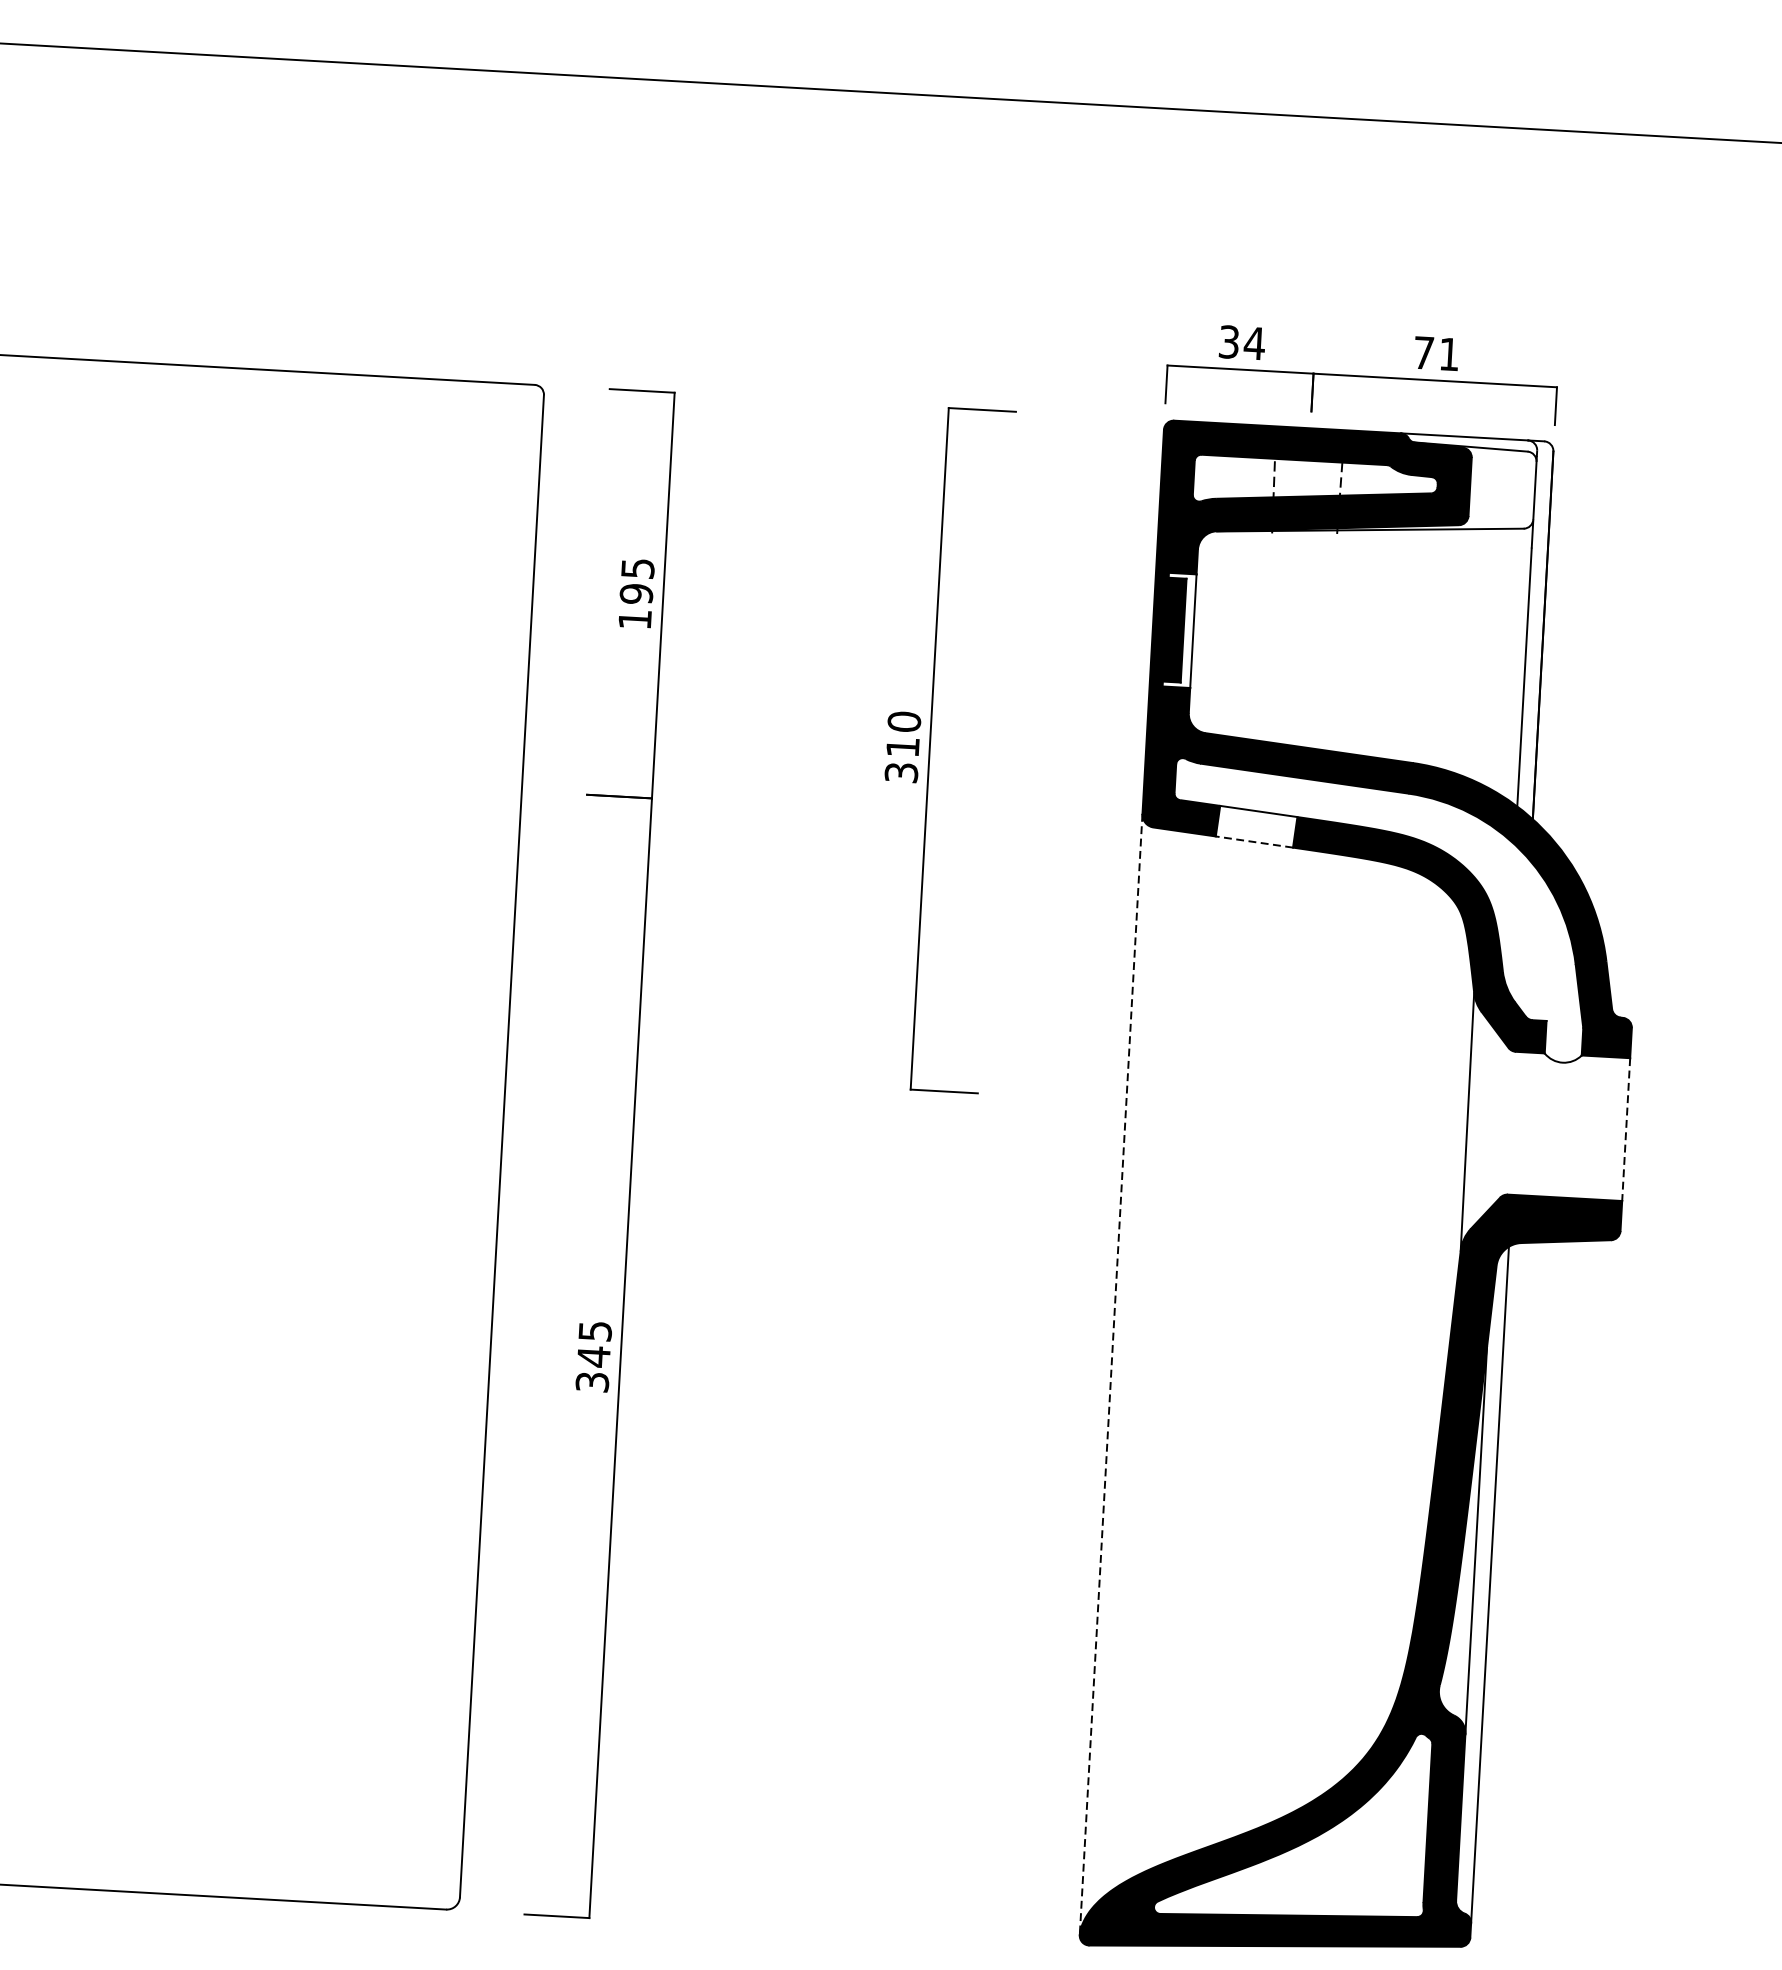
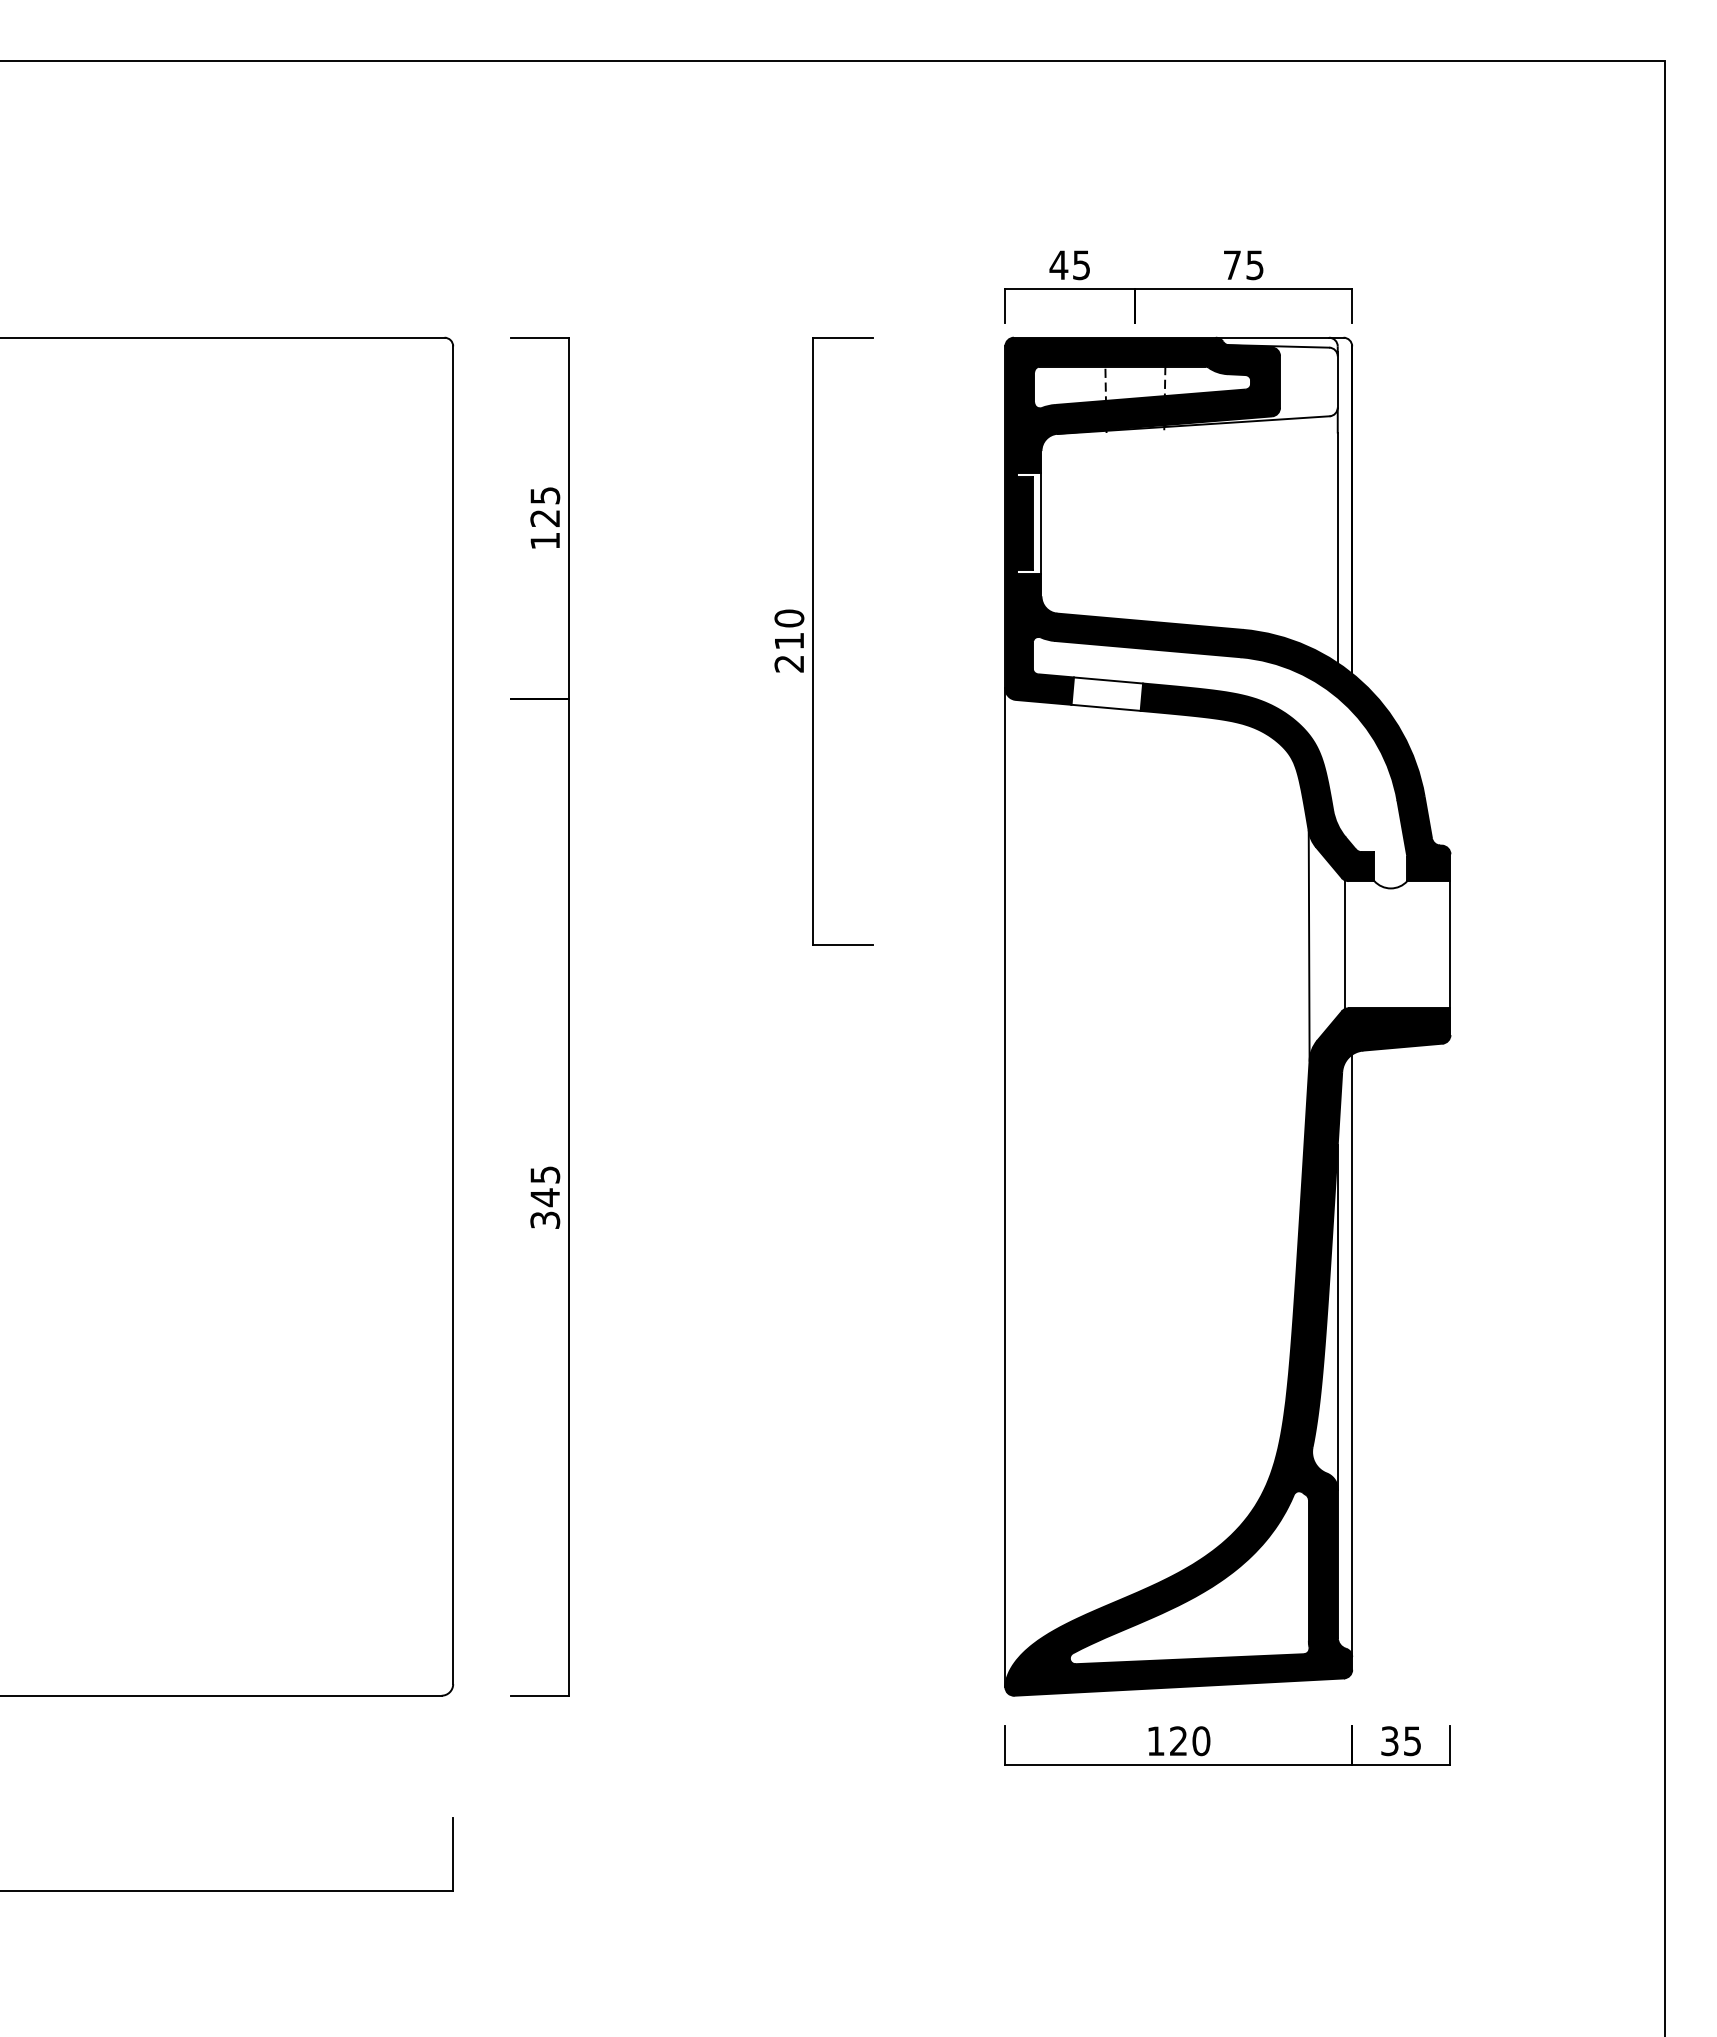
text: (1241, 343) -> (1069, 265), 34 -> 45
text: (1448, 354) -> (1254, 265), 71 -> 75
text: (636, 594) -> (545, 518), 195 -> 125
text: (901, 772) -> (789, 663), 310 -> 210
line: (1254, 841) -> (1106, 707), dashed -> solid
line: (1507, 1122) -> (1344, 944), added
line: (1626, 1129) -> (1450, 944), dashed -> solid
line: (1111, 1375) -> (1005, 1188), dashed -> solid

